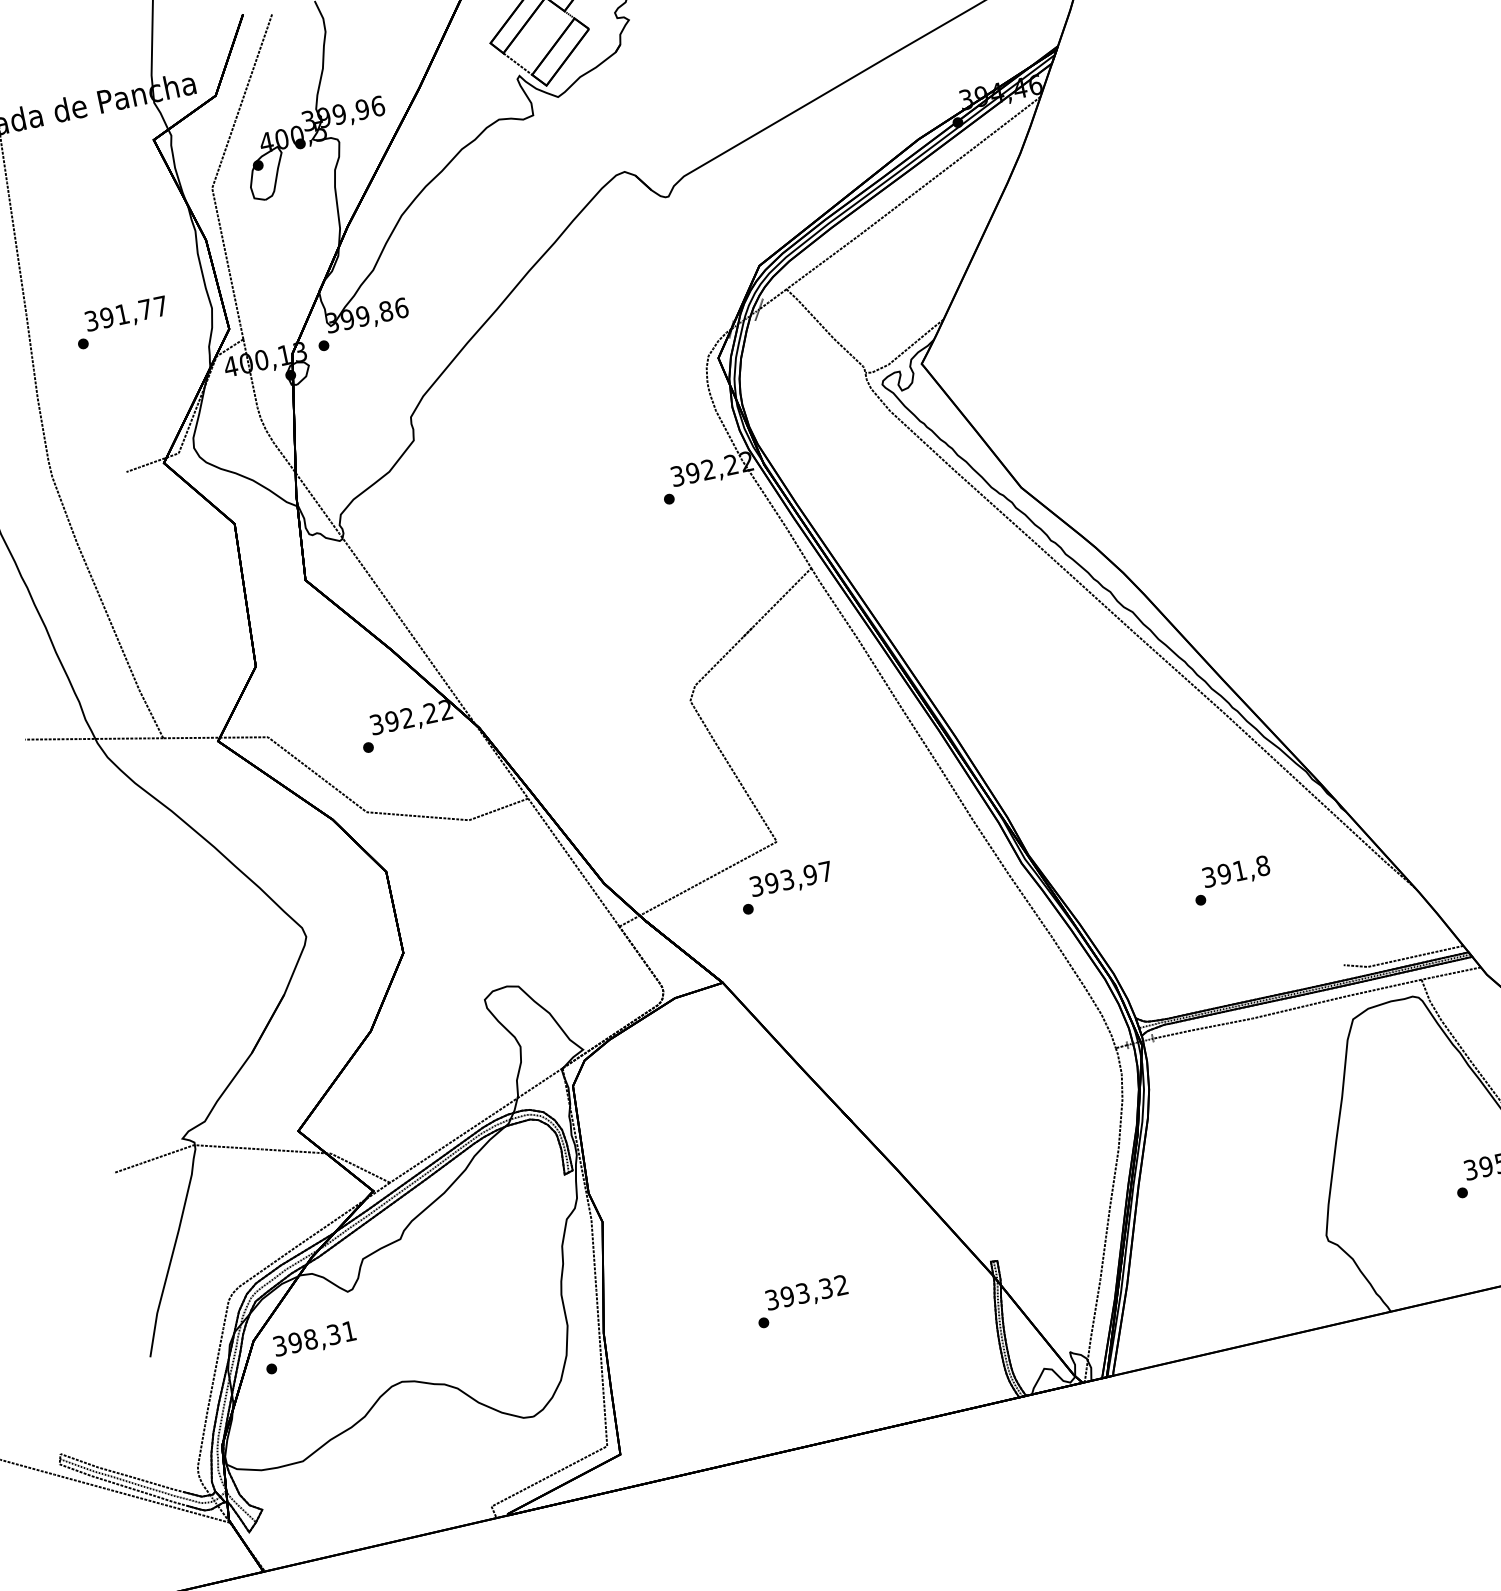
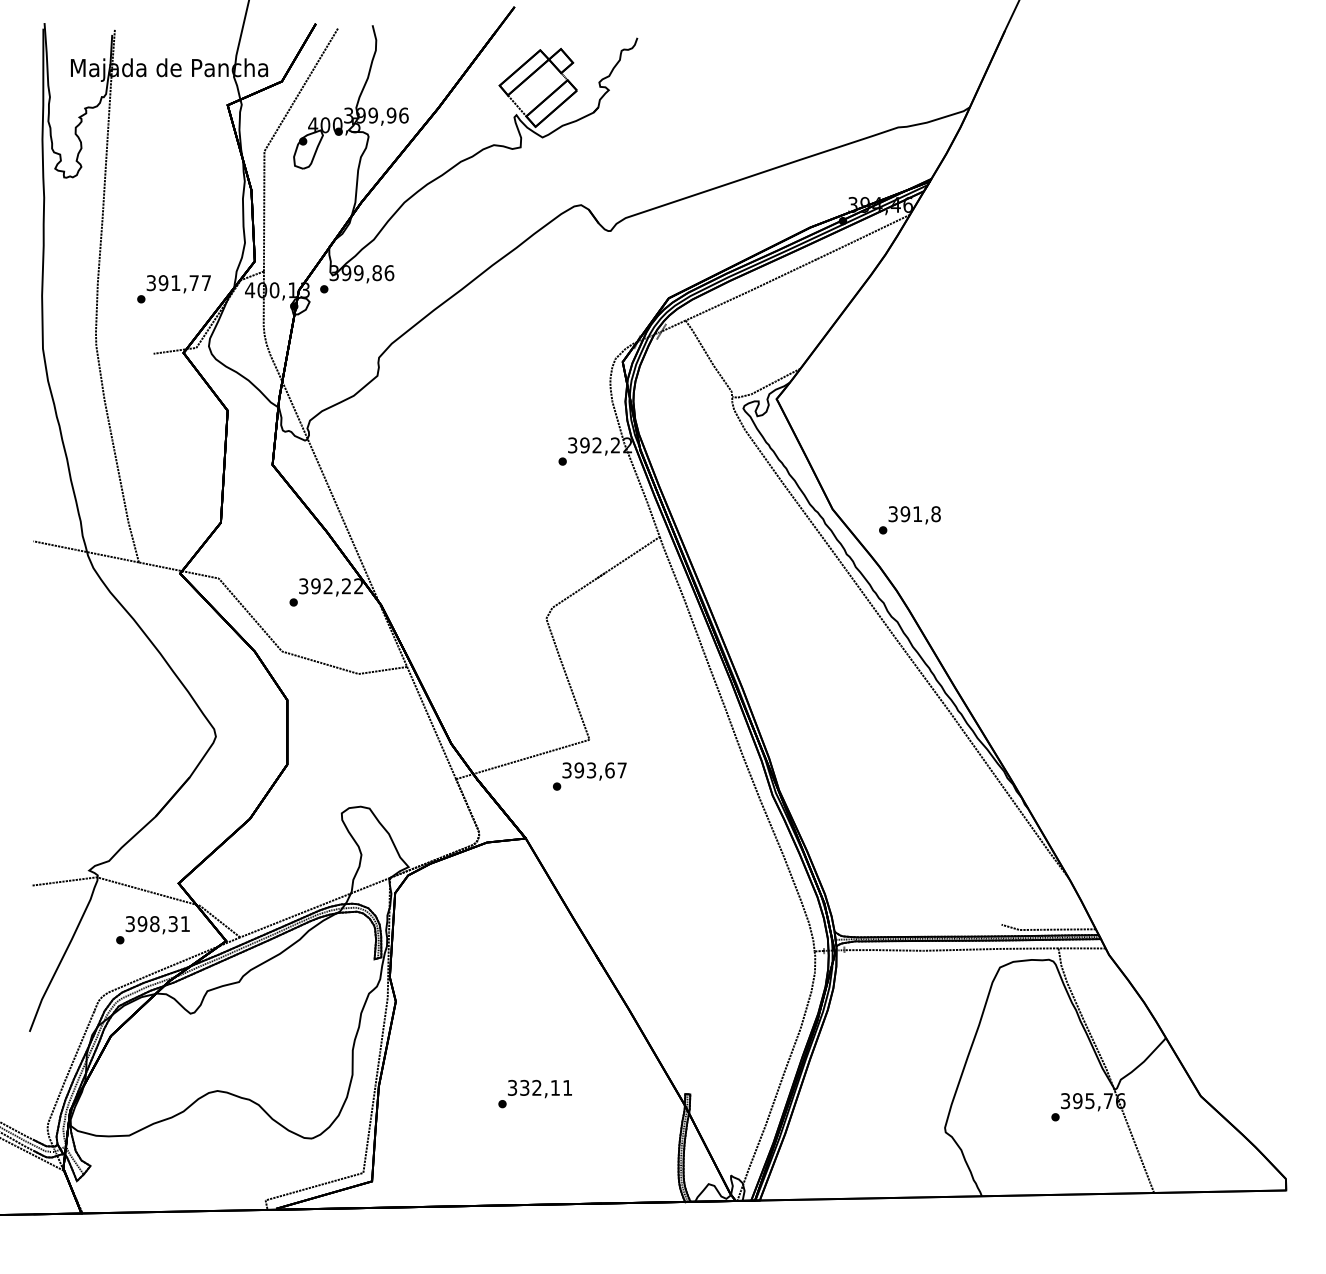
text: (121, 323) -> (173, 289), moved
text: (809, 875) -> (609, 770), 393,97 -> 393,67
text: (1231, 880) -> (909, 520), moved
text: (813, 1290) -> (545, 1087), 393,32 -> 332,11
text: (309, 1348) -> (152, 930), moved

